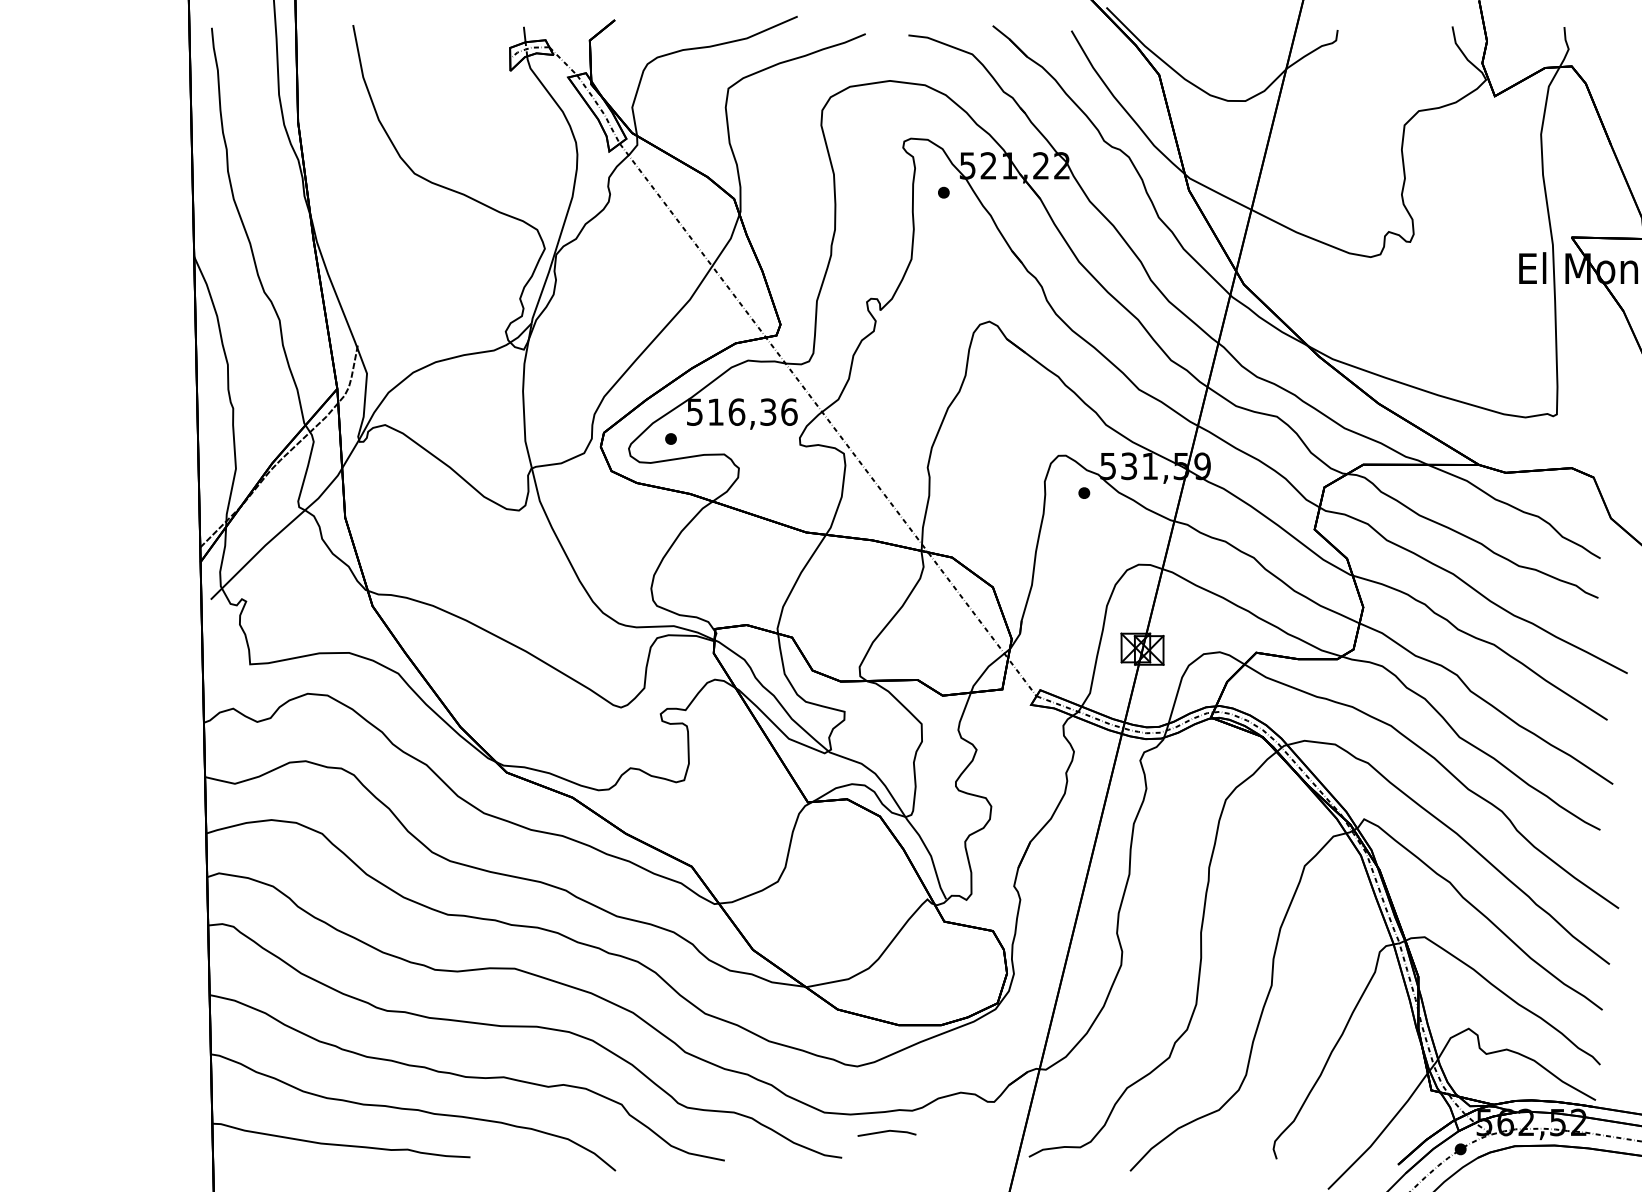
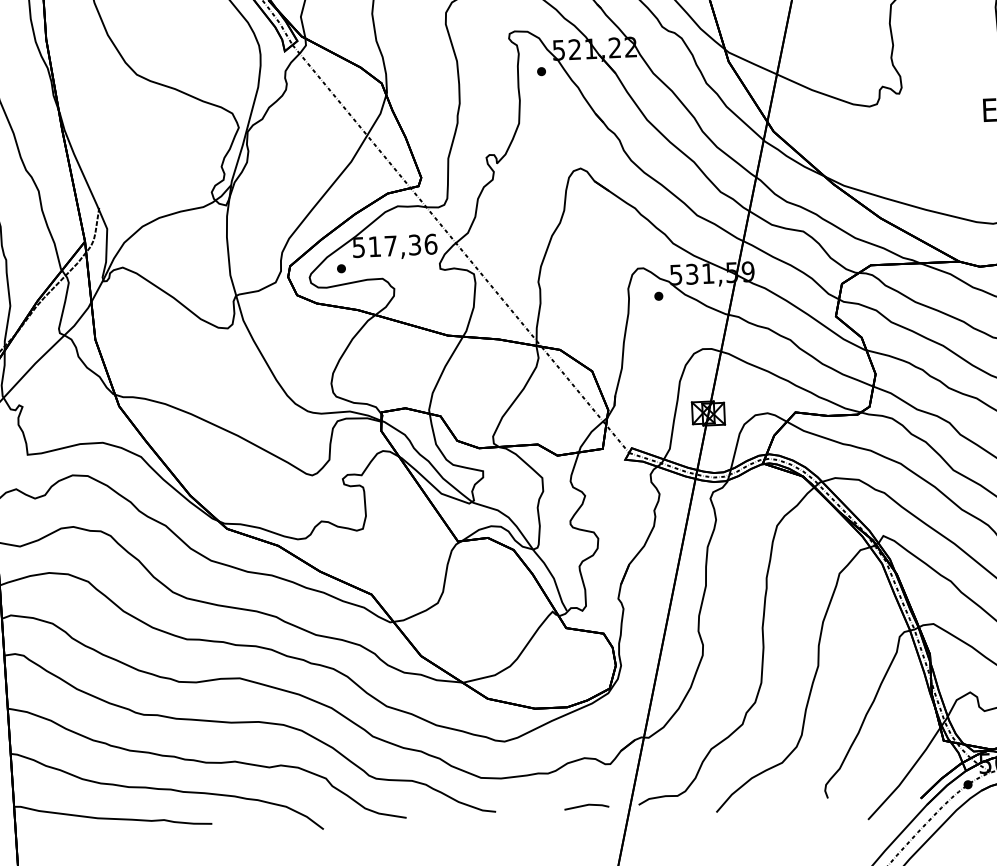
text: (736, 411) -> (390, 245), 516,36 -> 517,36
line: (886, 1132) -> (586, 806), moved

